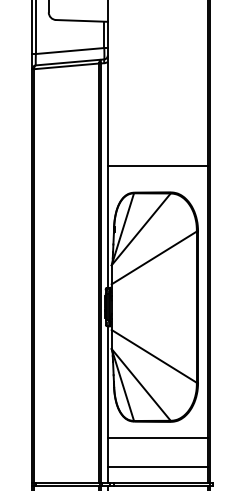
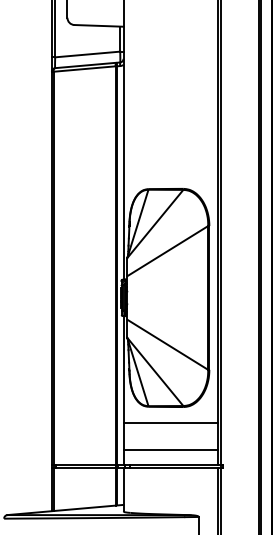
line: (157, 165) -> (170, 163), removed

